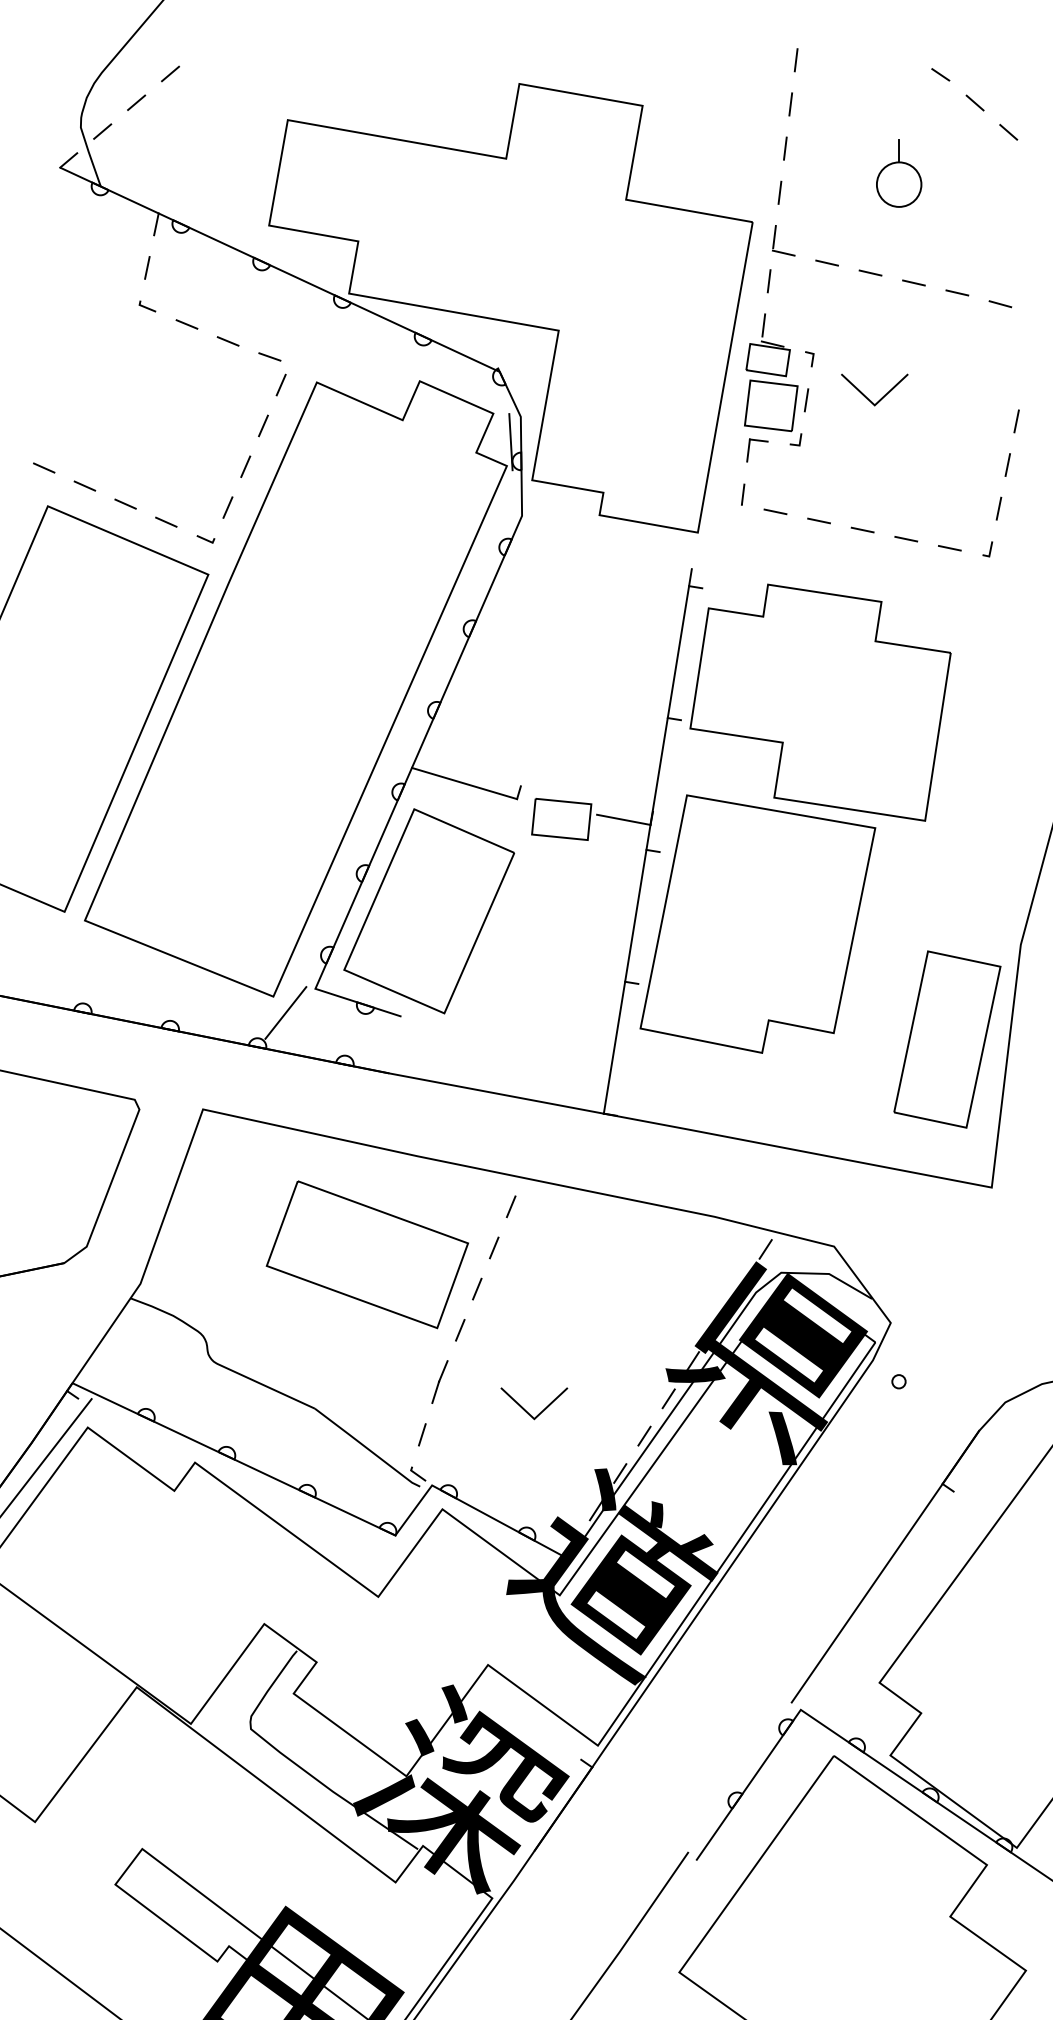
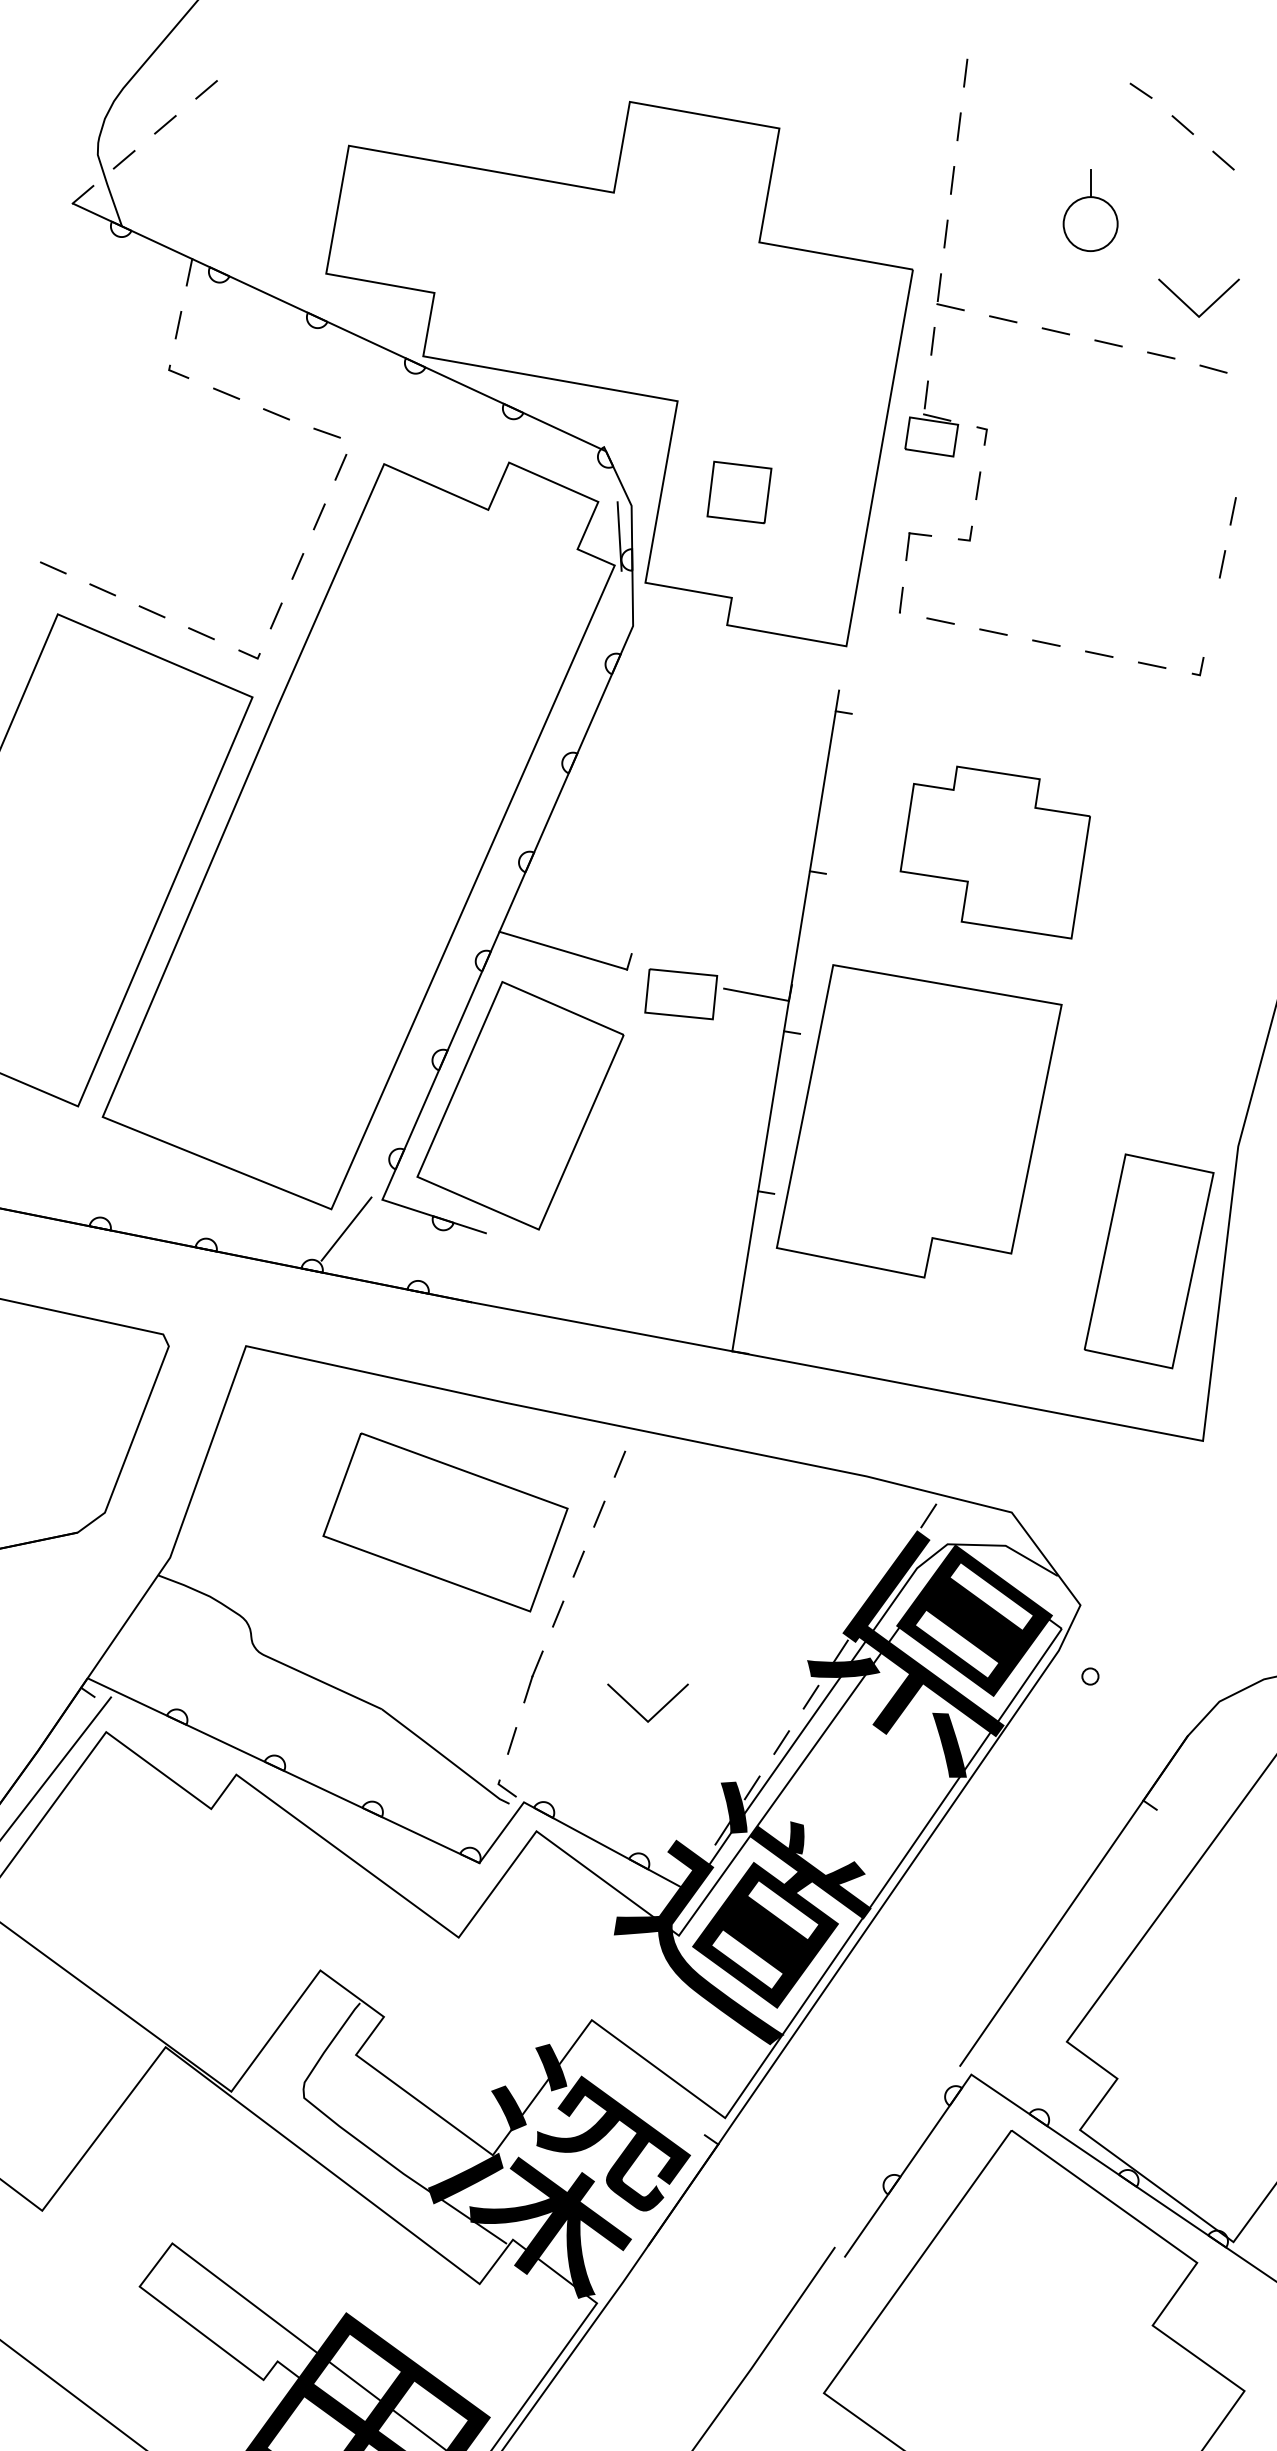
line: (866, 396) -> (1189, 306), moved
part: (771, 405) -> (739, 492), moved
line: (998, 508) -> (1211, 617), removed
part: (820, 702) -> (995, 852), size x0.6

